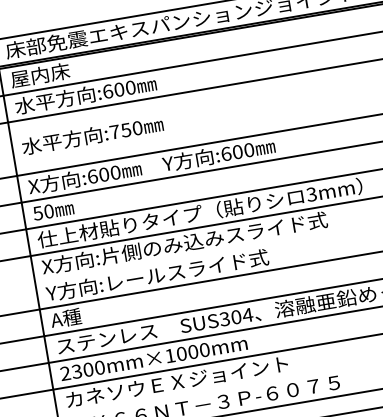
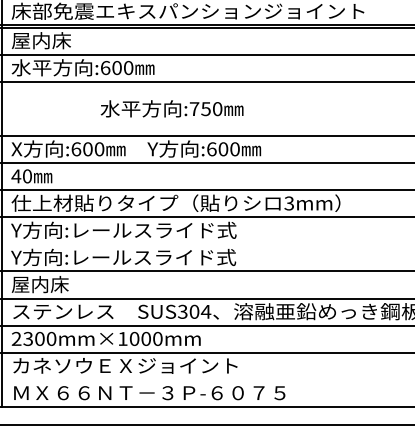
text: (92, 135) -> (171, 108), moved
text: (38, 213) -> (16, 176), 50 -> 40
text: (184, 242) -> (155, 229), X方向:片側のみ込みスライド式 -> Y方向:レールスライド式
text: (78, 316) -> (39, 284), A種 -> 屋内床

